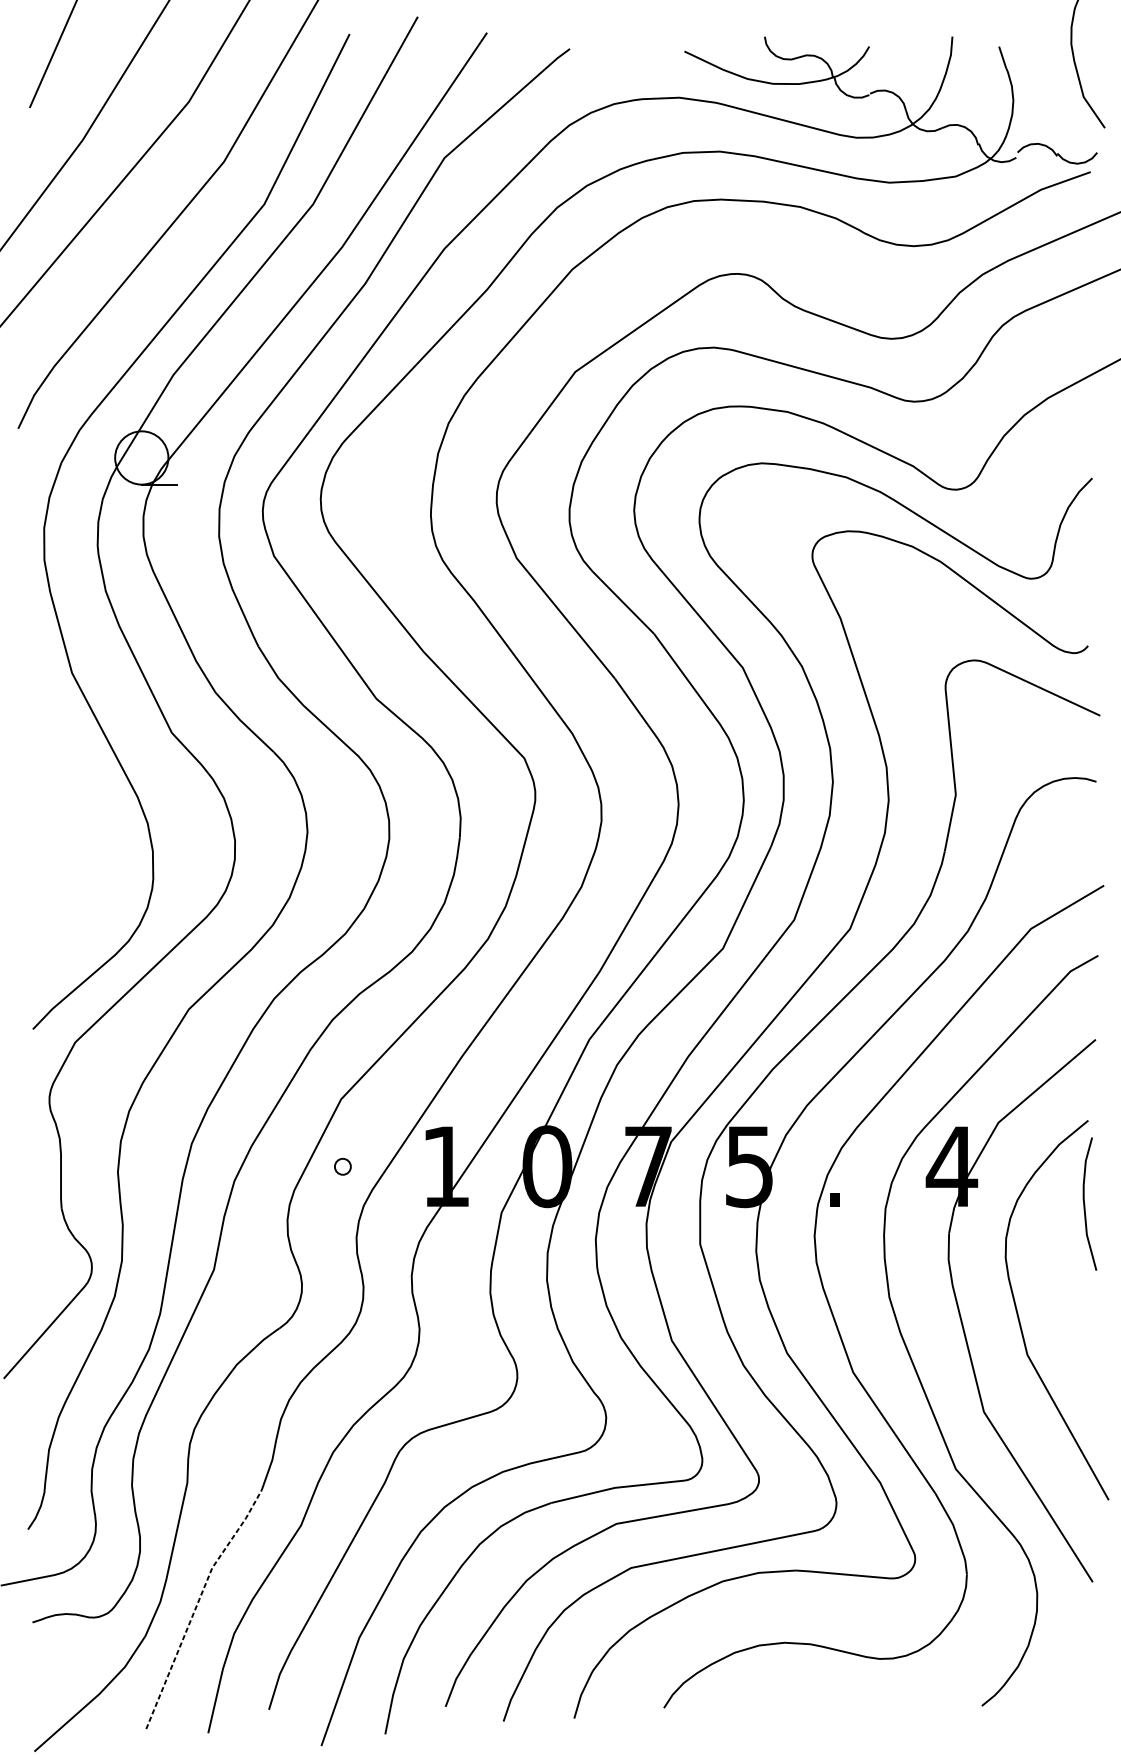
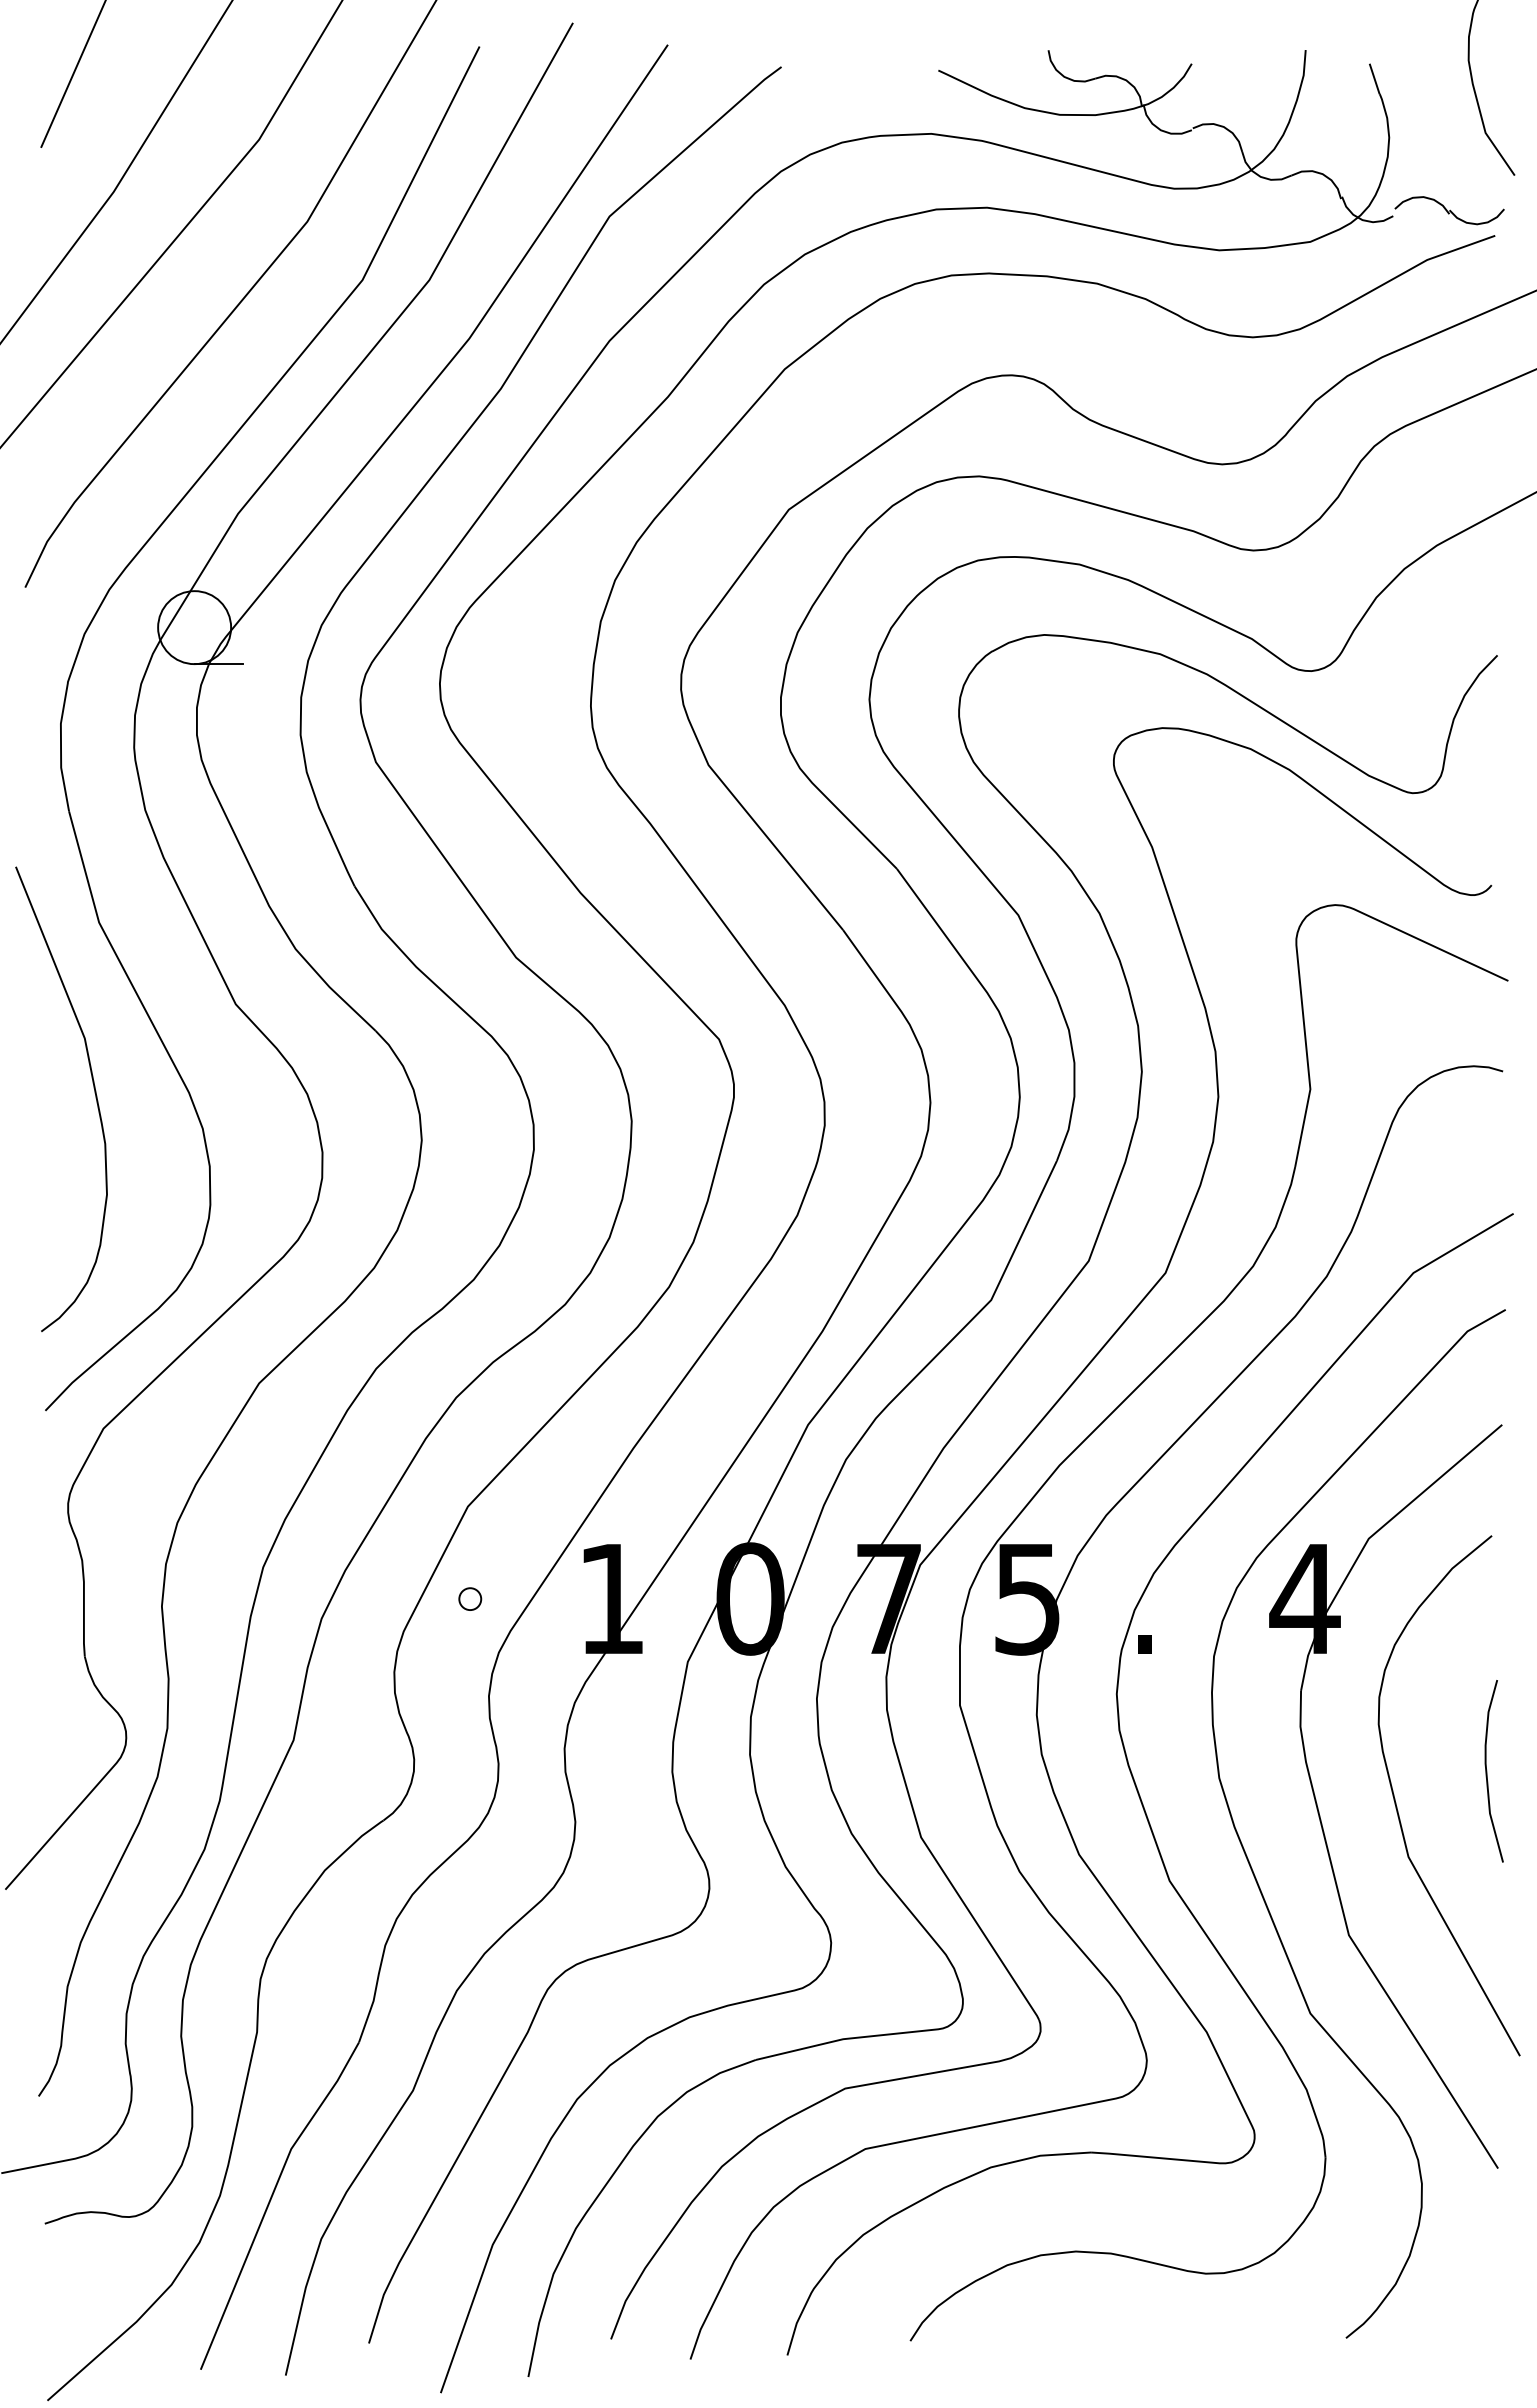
curve: (68, 797) -> (94, 1093), added
curve: (1085, 1204) -> (1487, 1771), moved
line: (197, 1604) -> (270, 2198), dashed -> solid

